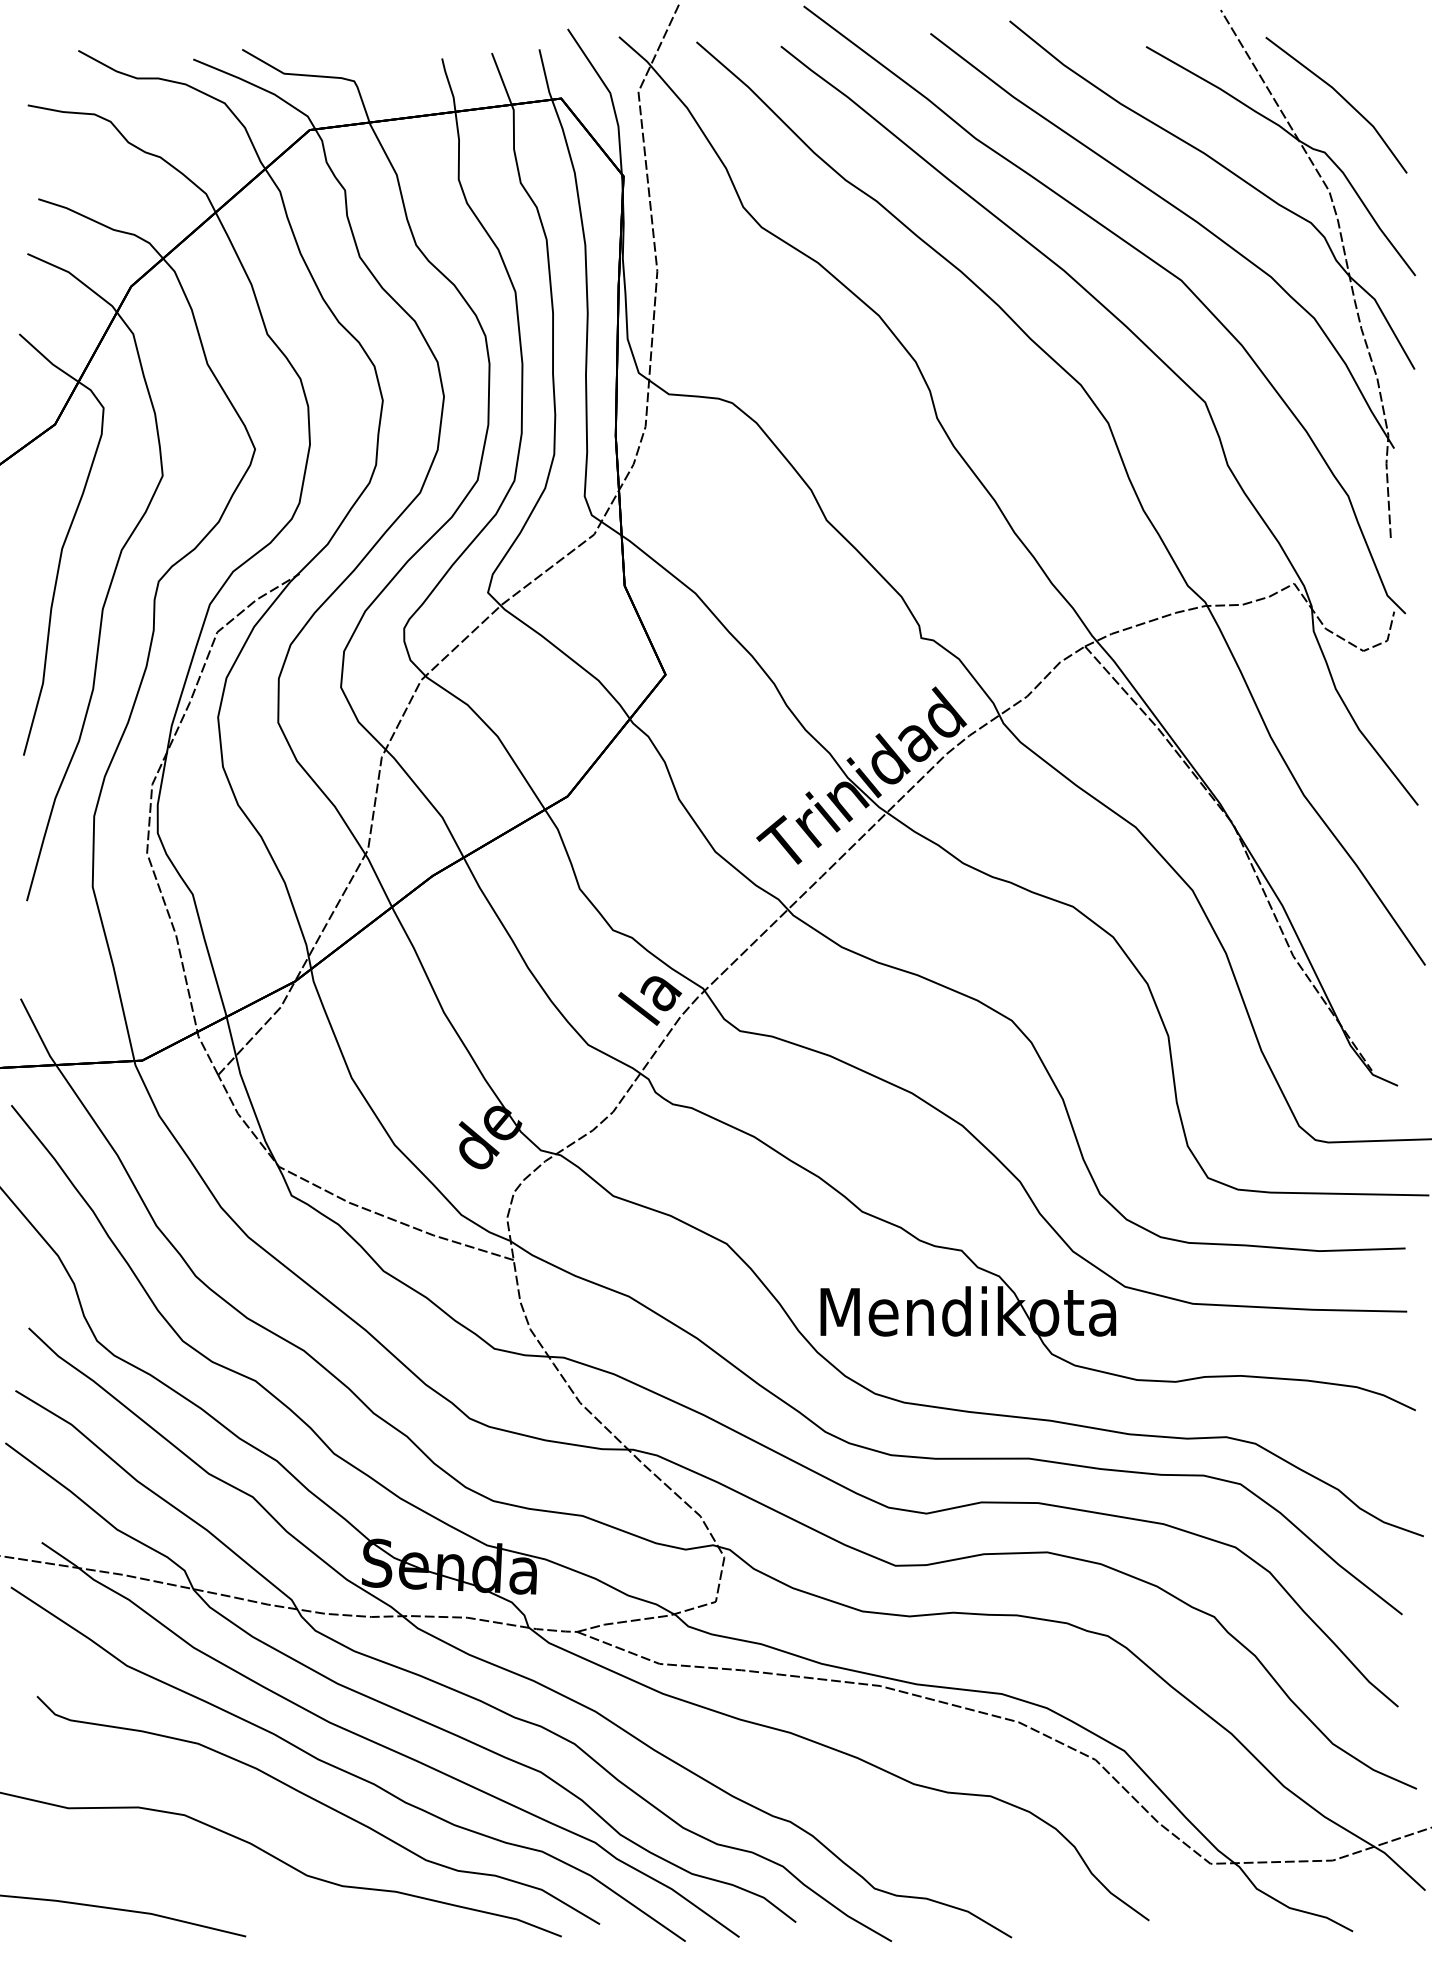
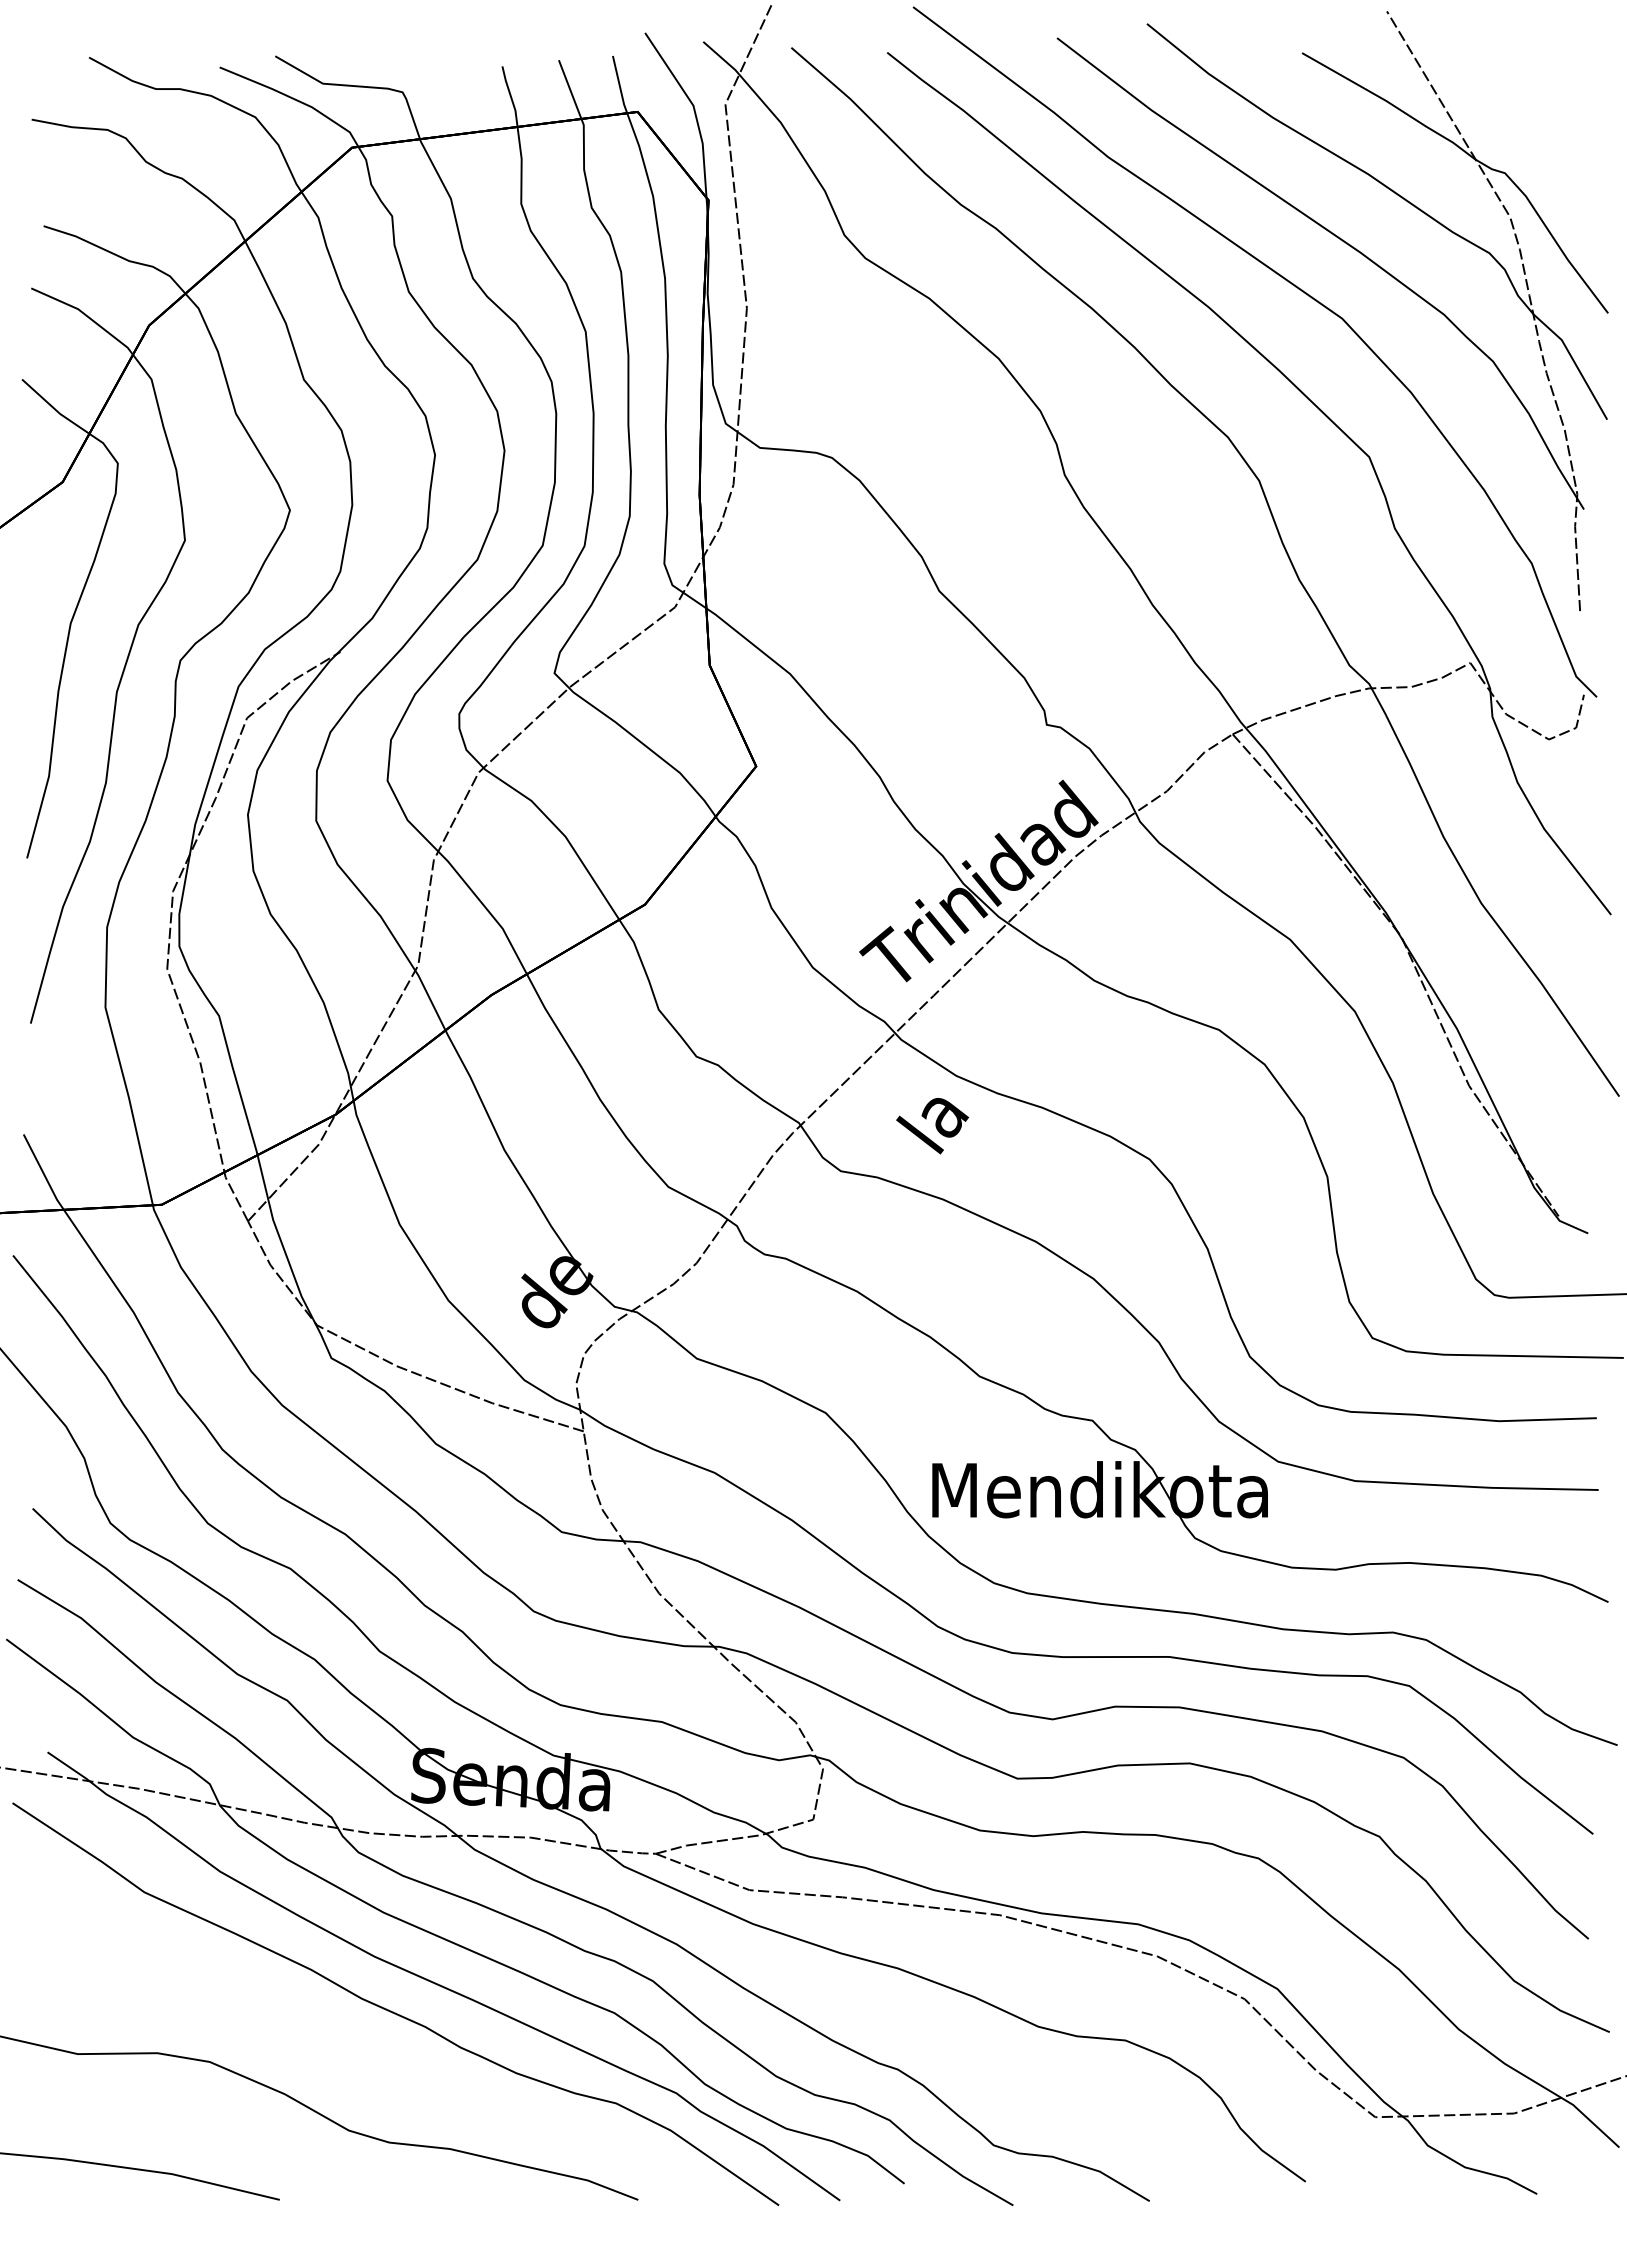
line: (1342, 99) -> (1525, 112), removed
text: (649, 1001) -> (932, 1126), moved
curve: (321, 1804) -> (365, 2049), removed

